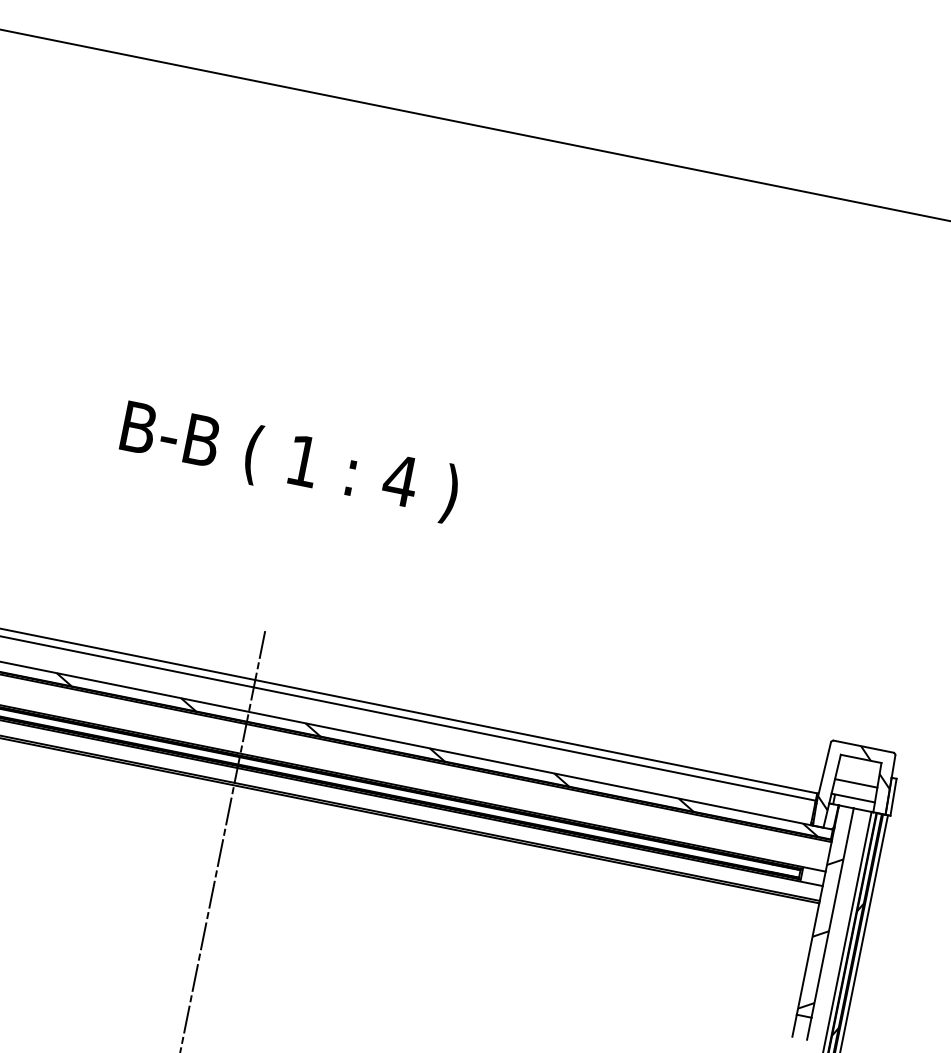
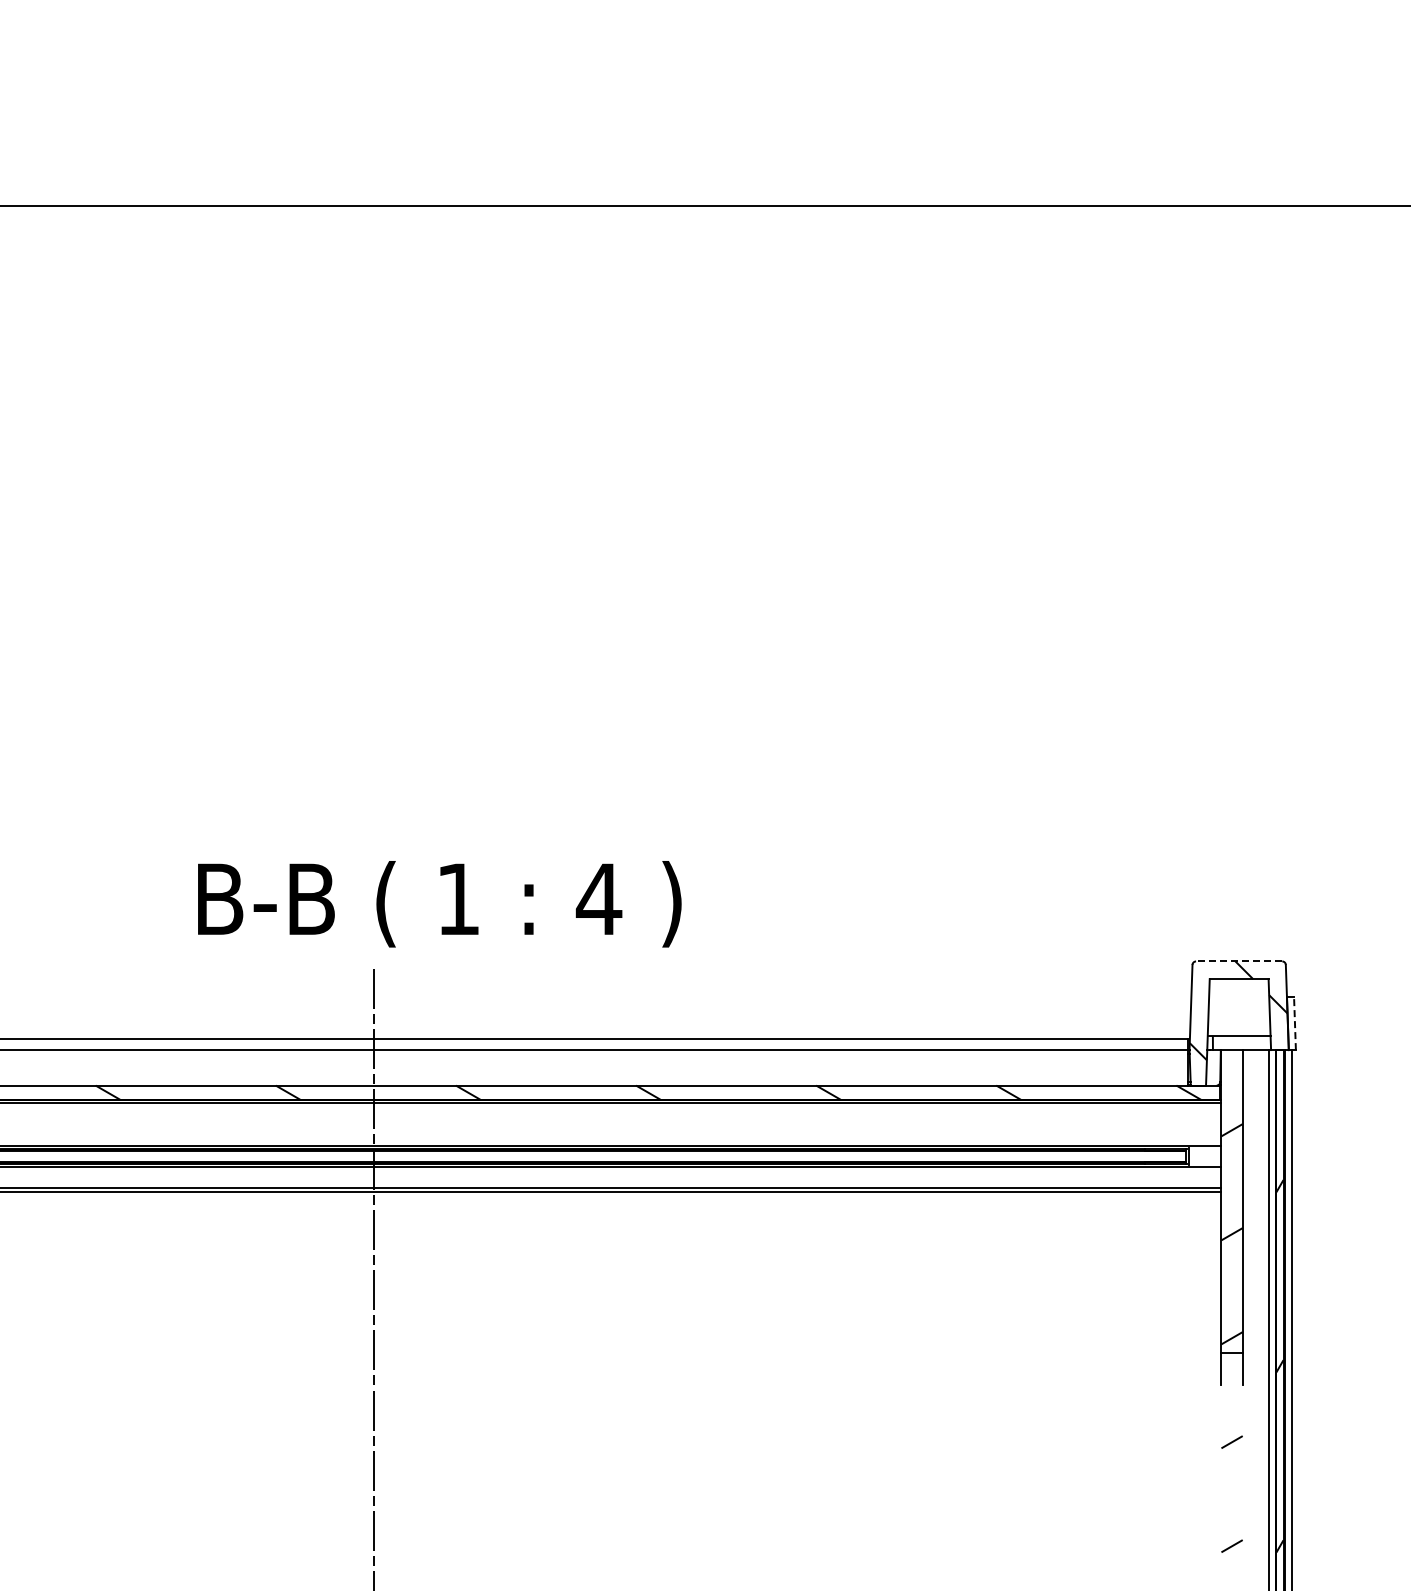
text: (289, 462) -> (439, 904), moved
line: (863, 746) -> (1238, 961), solid -> dashed
line: (855, 783) -> (1238, 1014), removed
line: (893, 797) -> (1294, 1023), solid -> dashed

